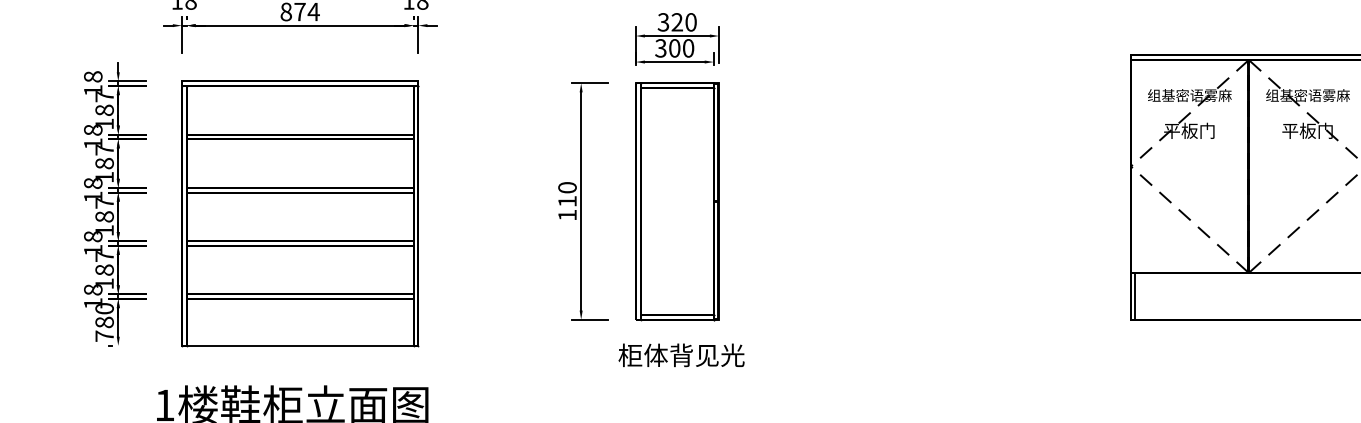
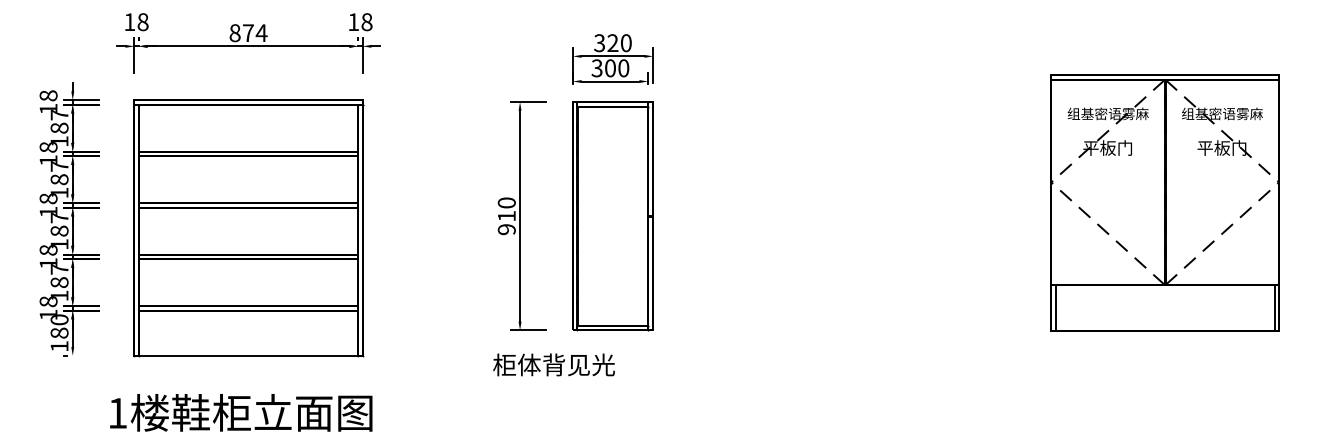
text: (567, 215) -> (506, 229), 110 -> 910
text: (104, 336) -> (59, 346), 780 -> 180
text: (680, 354) -> (553, 364), moved

